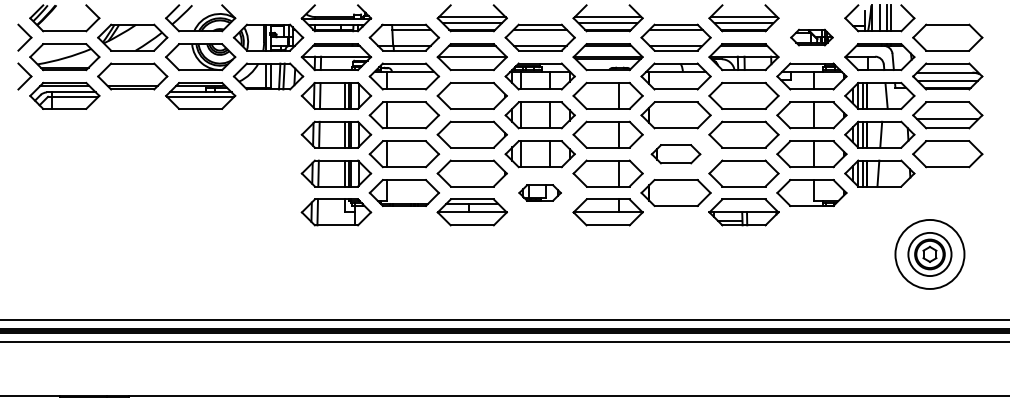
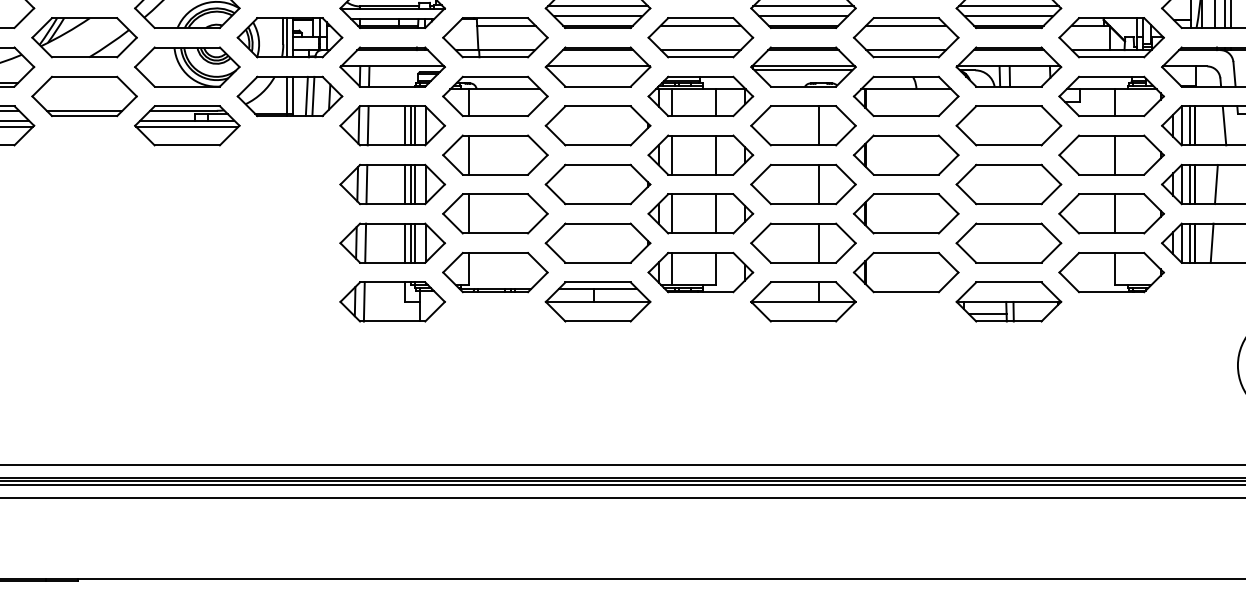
part: (811, 37) -> (1110, 37), size x1.67
part: (675, 154) -> (905, 214), size x1.43
part: (539, 192) -> (699, 271), size x1.67

